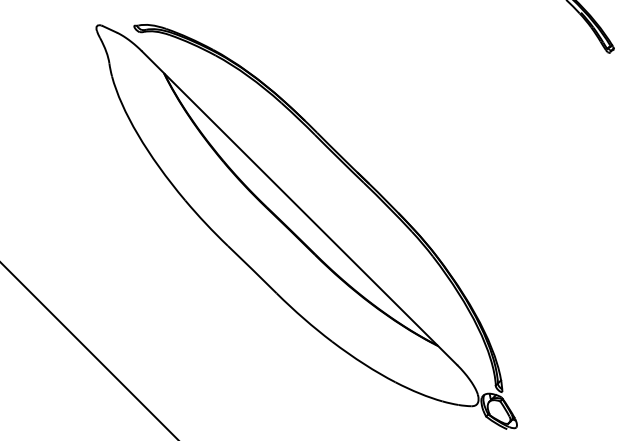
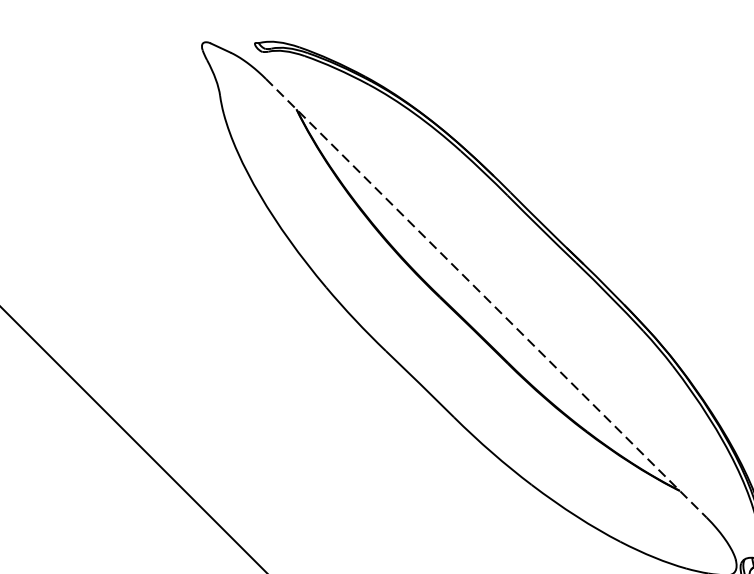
line: (299, 208) -> (486, 298), solid -> dashed

